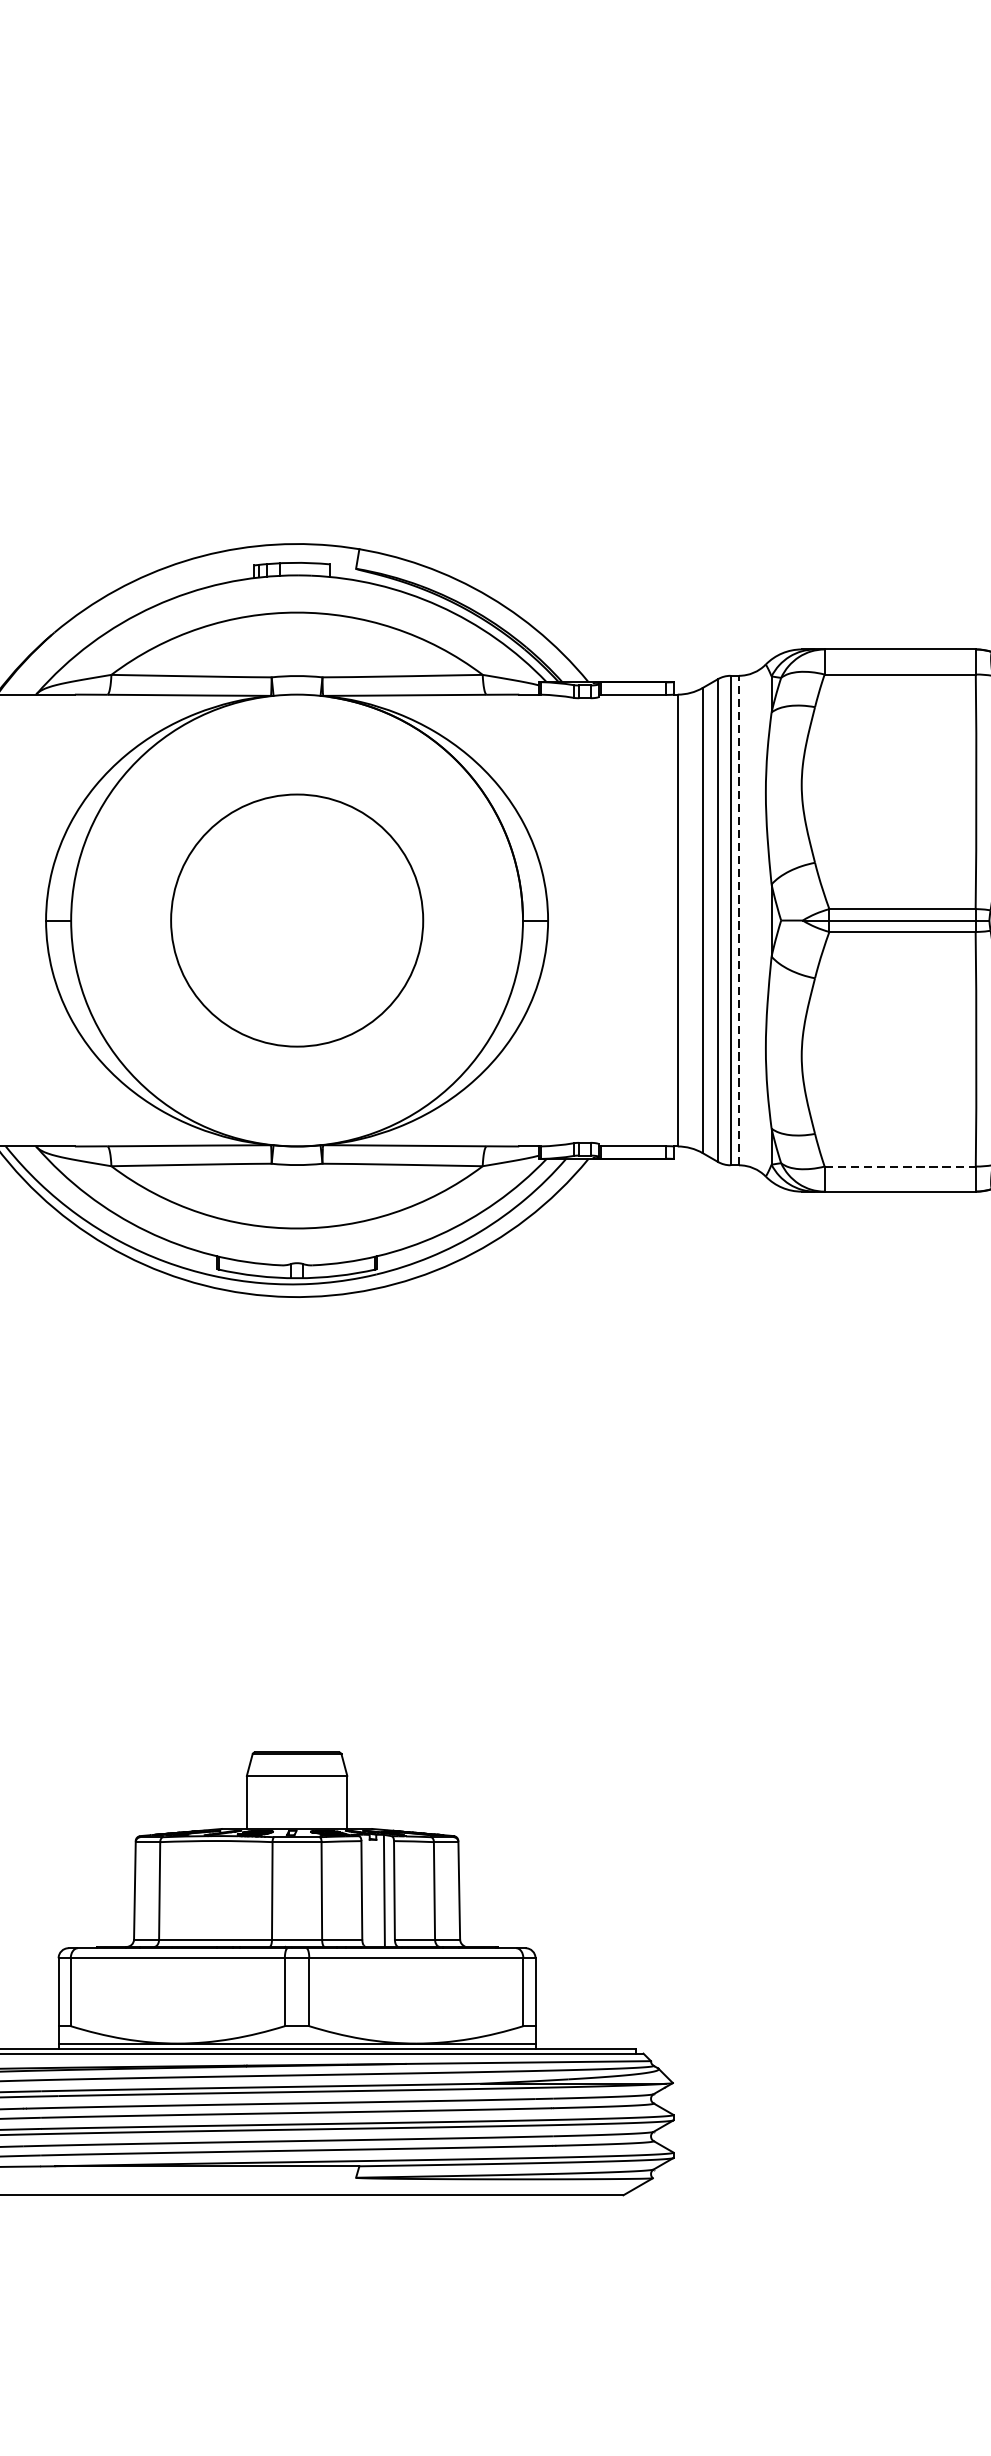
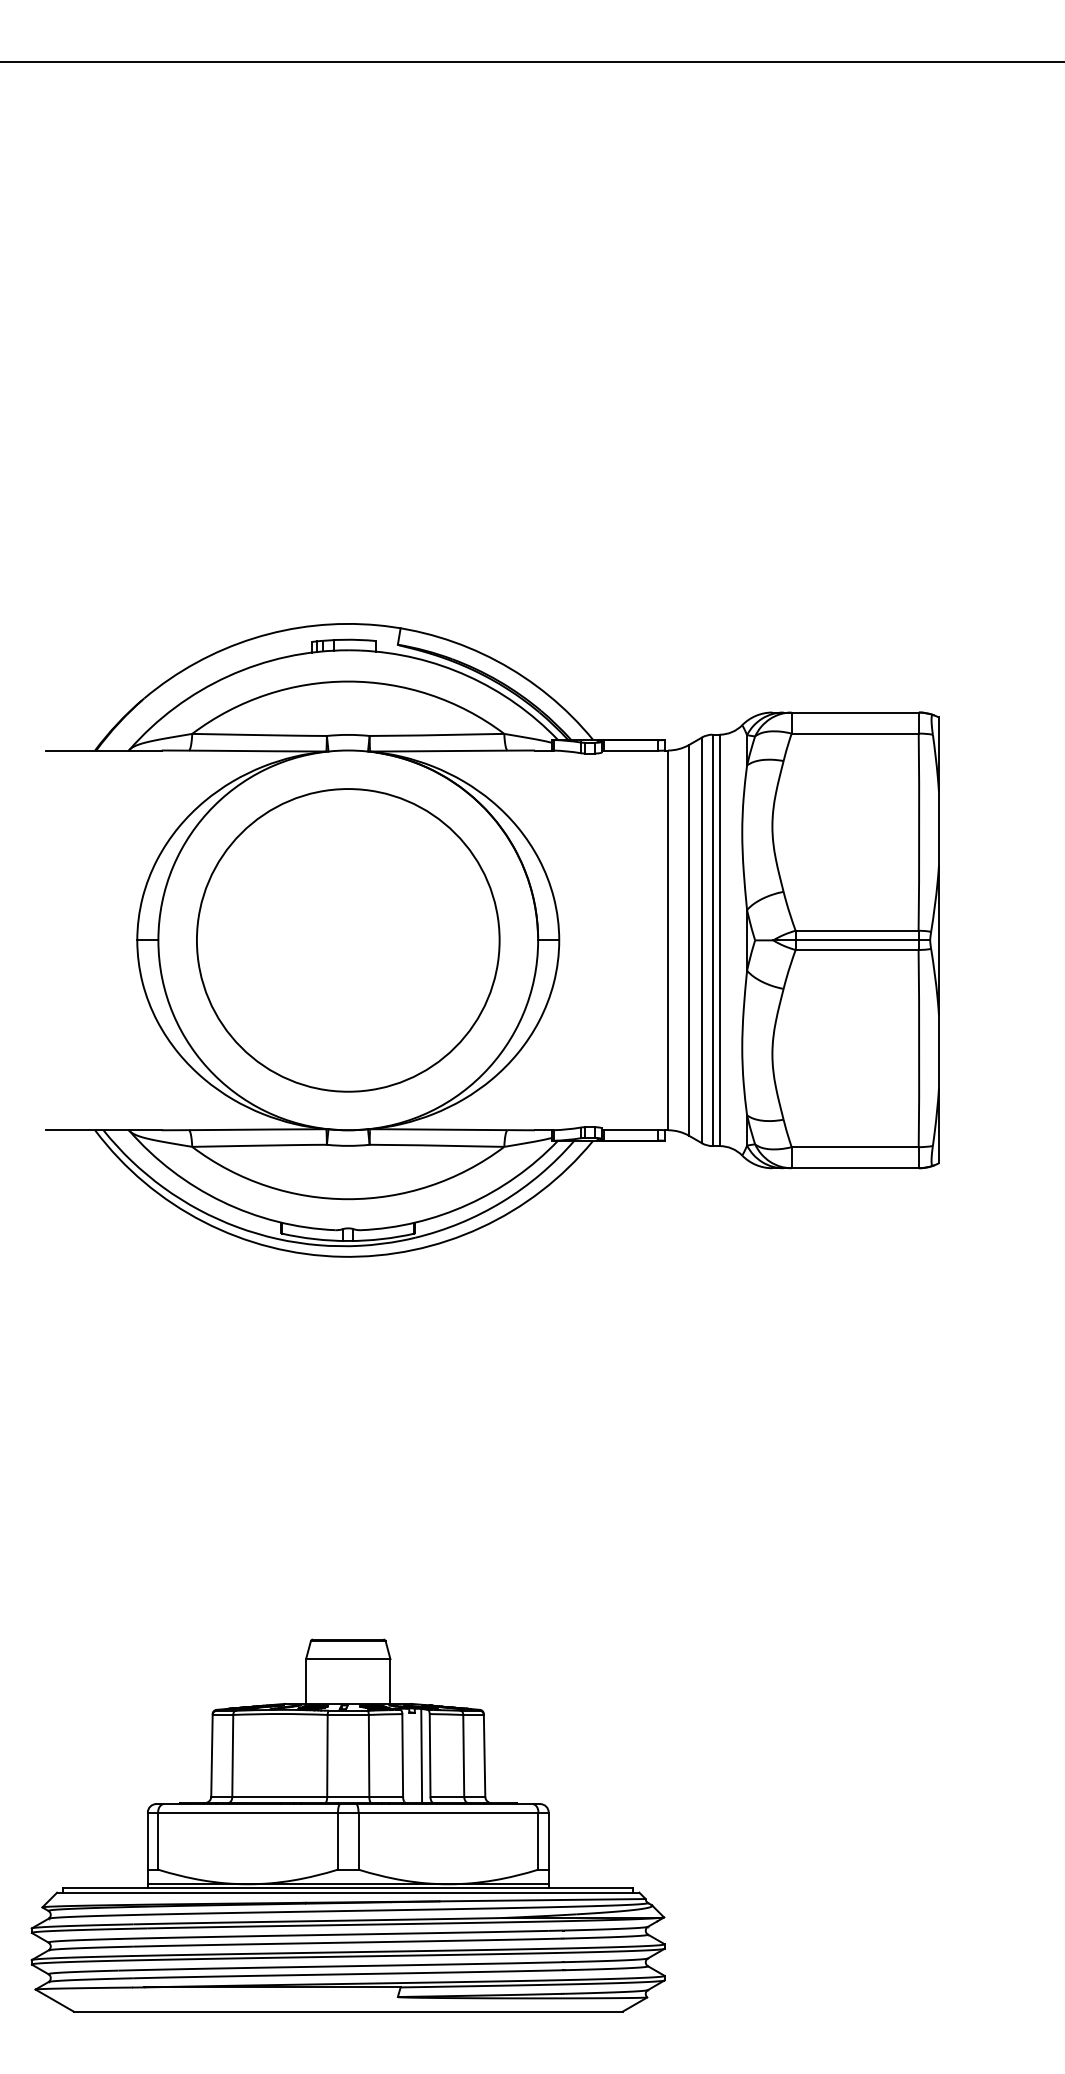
circle: (297, 920) -> (348, 940), size x1.43
line: (738, 920) -> (719, 940), dashed -> solid
line: (900, 1166) -> (855, 1147), dashed -> solid

